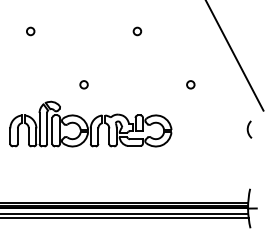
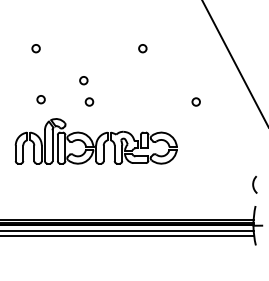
circle: (78, 63) -> (83, 80), added
circle: (35, 82) -> (40, 99), added
arc: (249, 128) -> (254, 183), moved

